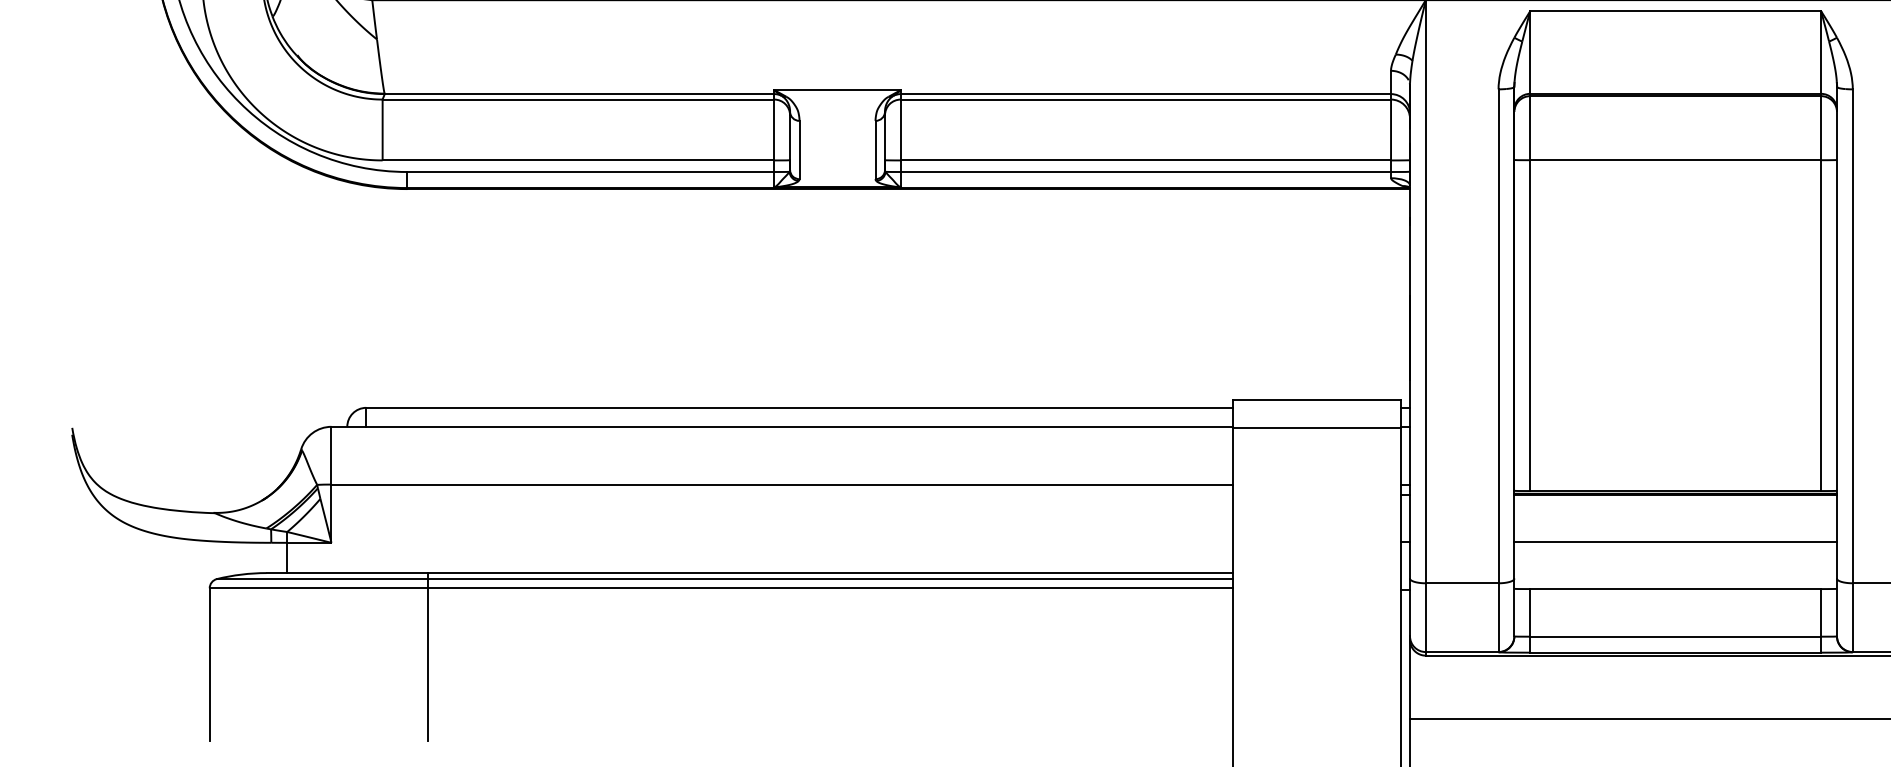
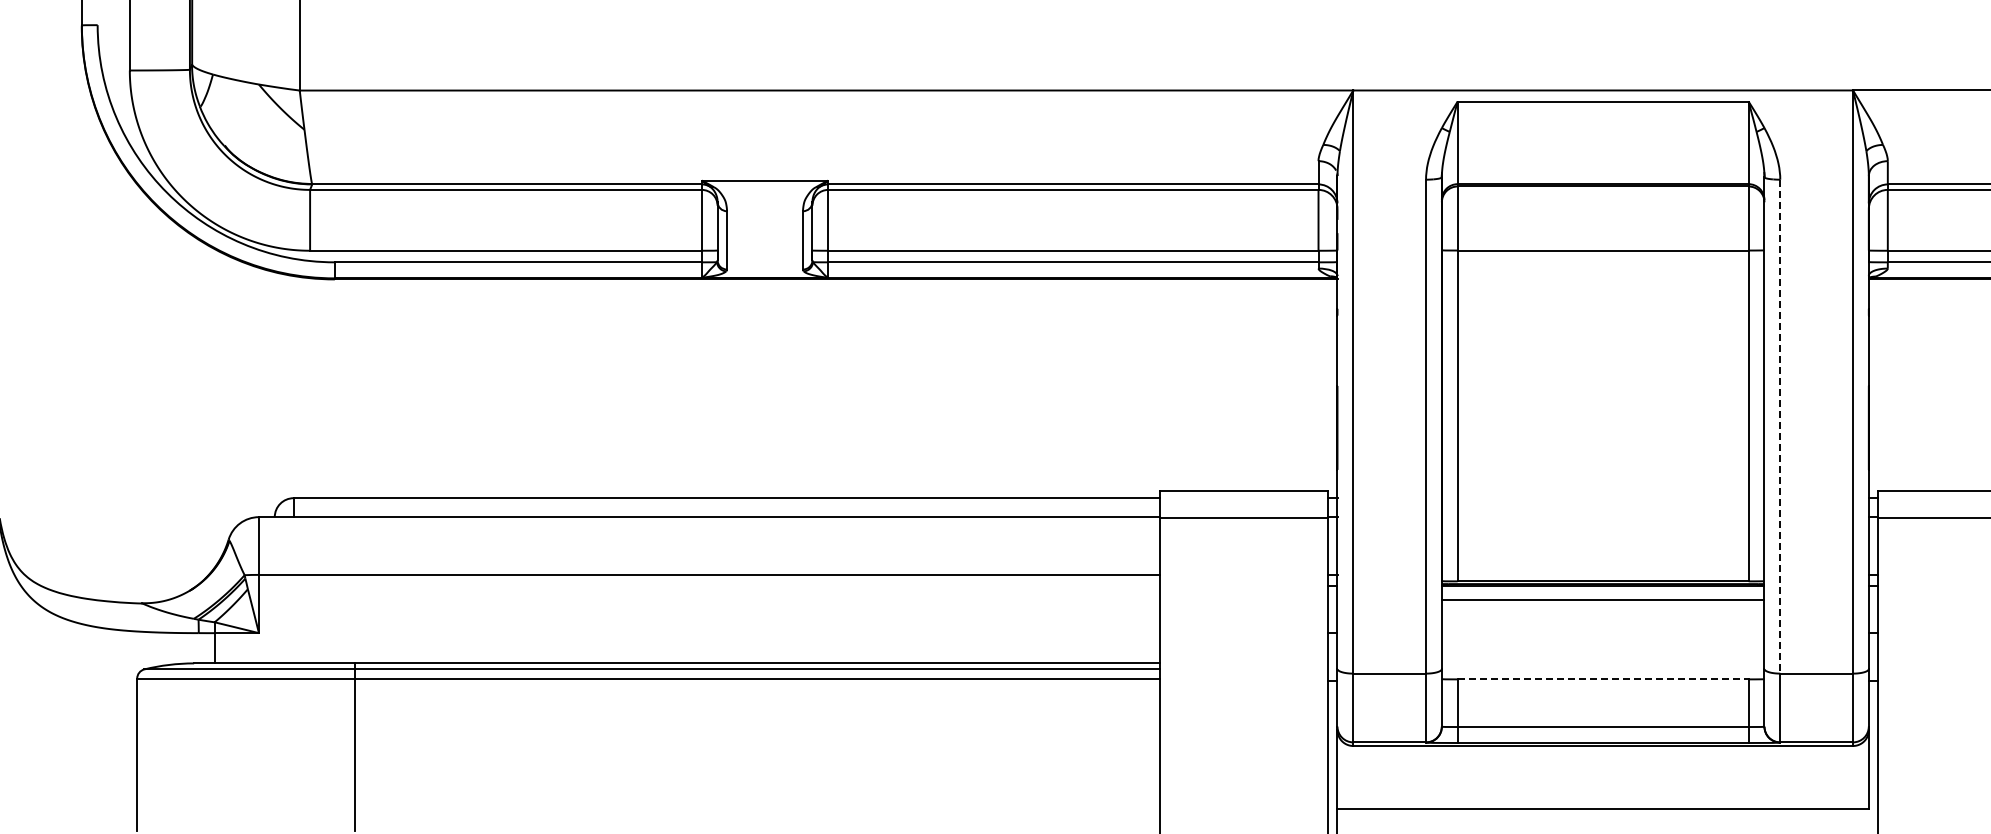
line: (1853, 336) -> (1780, 426), solid -> dashed
line: (1675, 542) -> (1602, 599), moved
line: (1676, 589) -> (1603, 679), solid -> dashed

